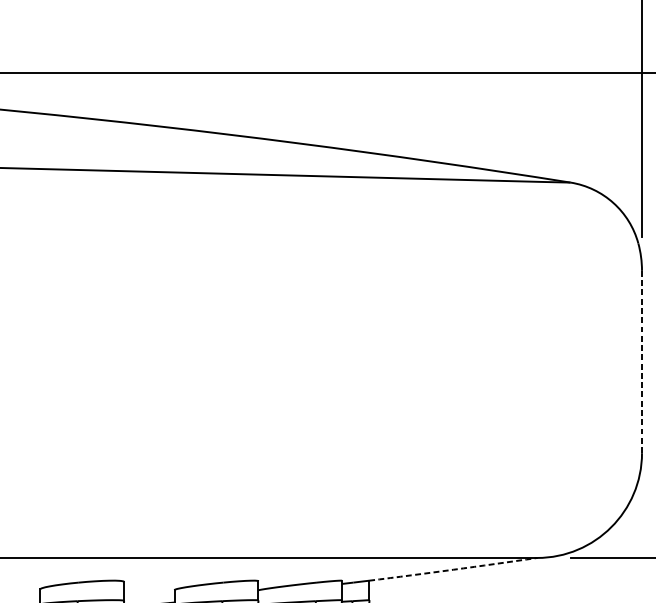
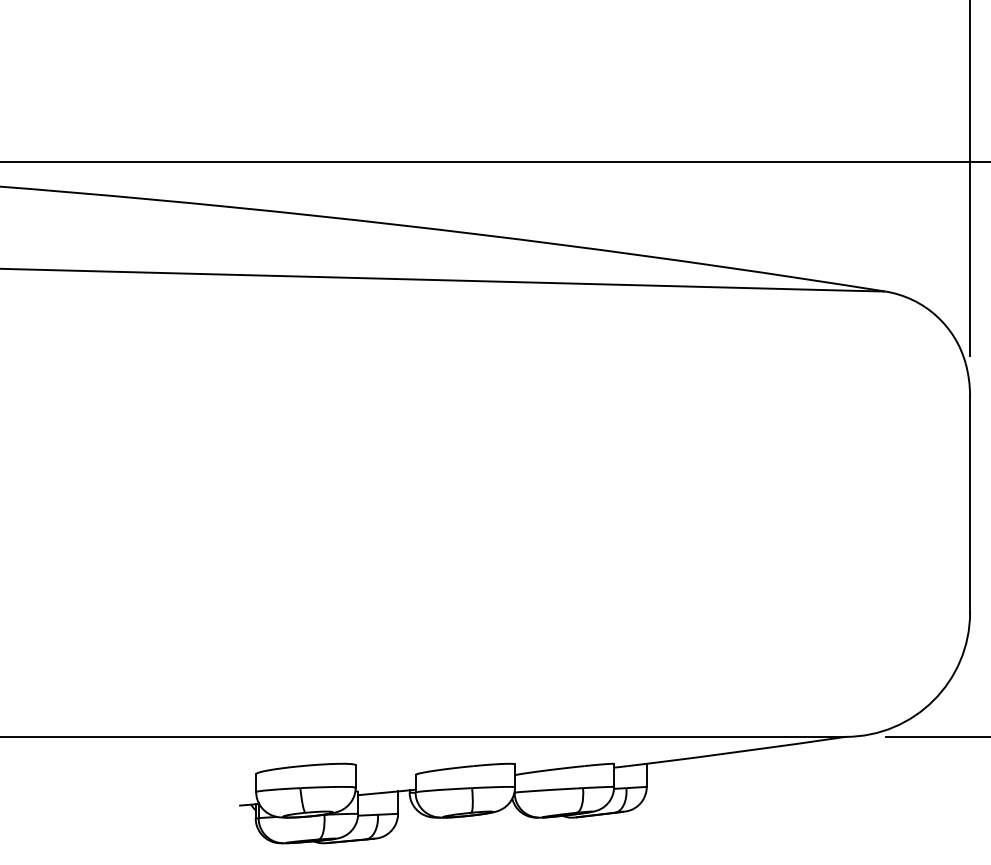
line: (642, 362) -> (970, 504), dashed -> solid
arc: (453, 569) -> (746, 750), dashed -> solid

